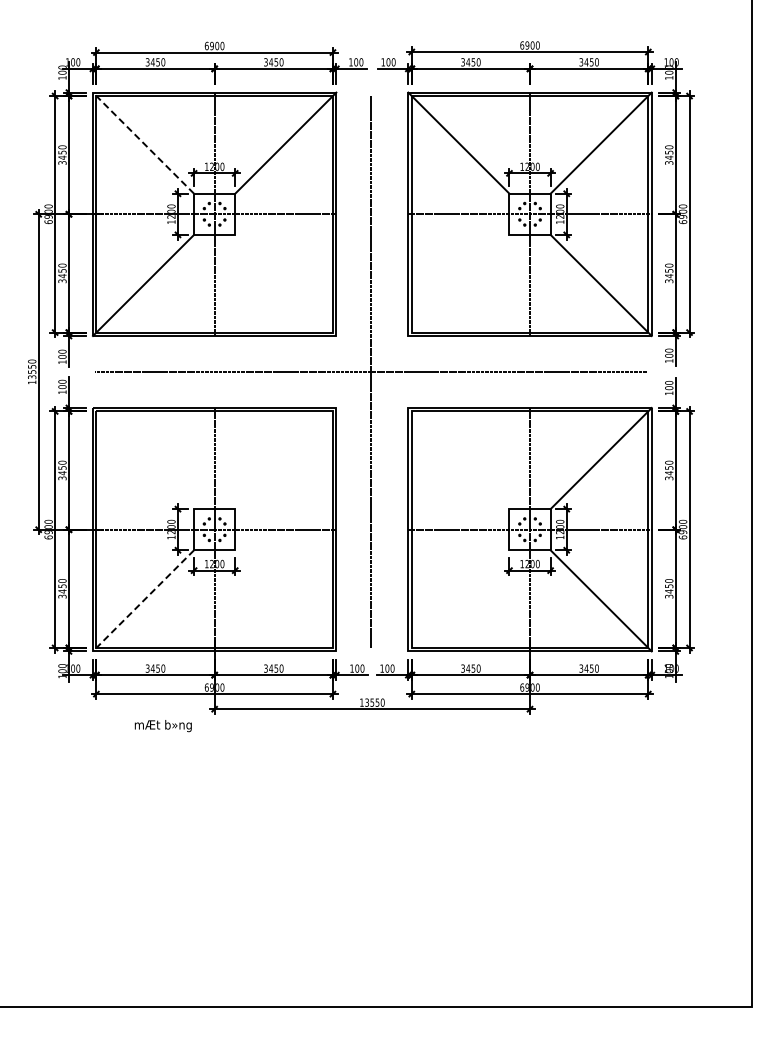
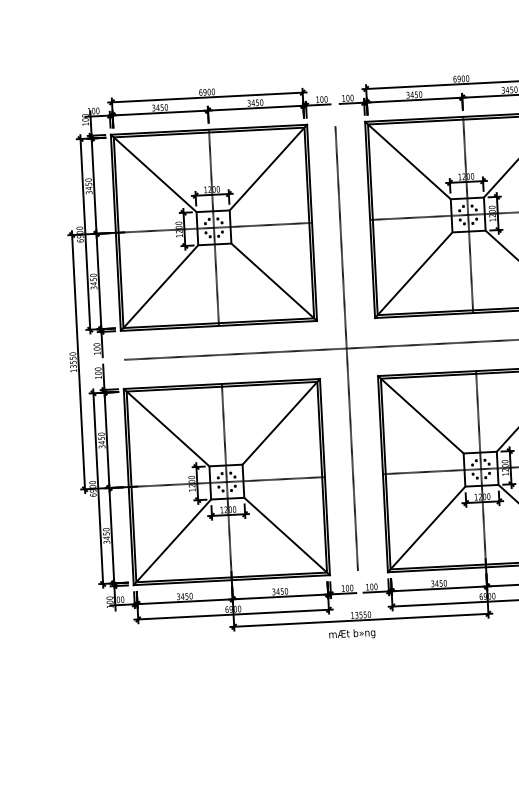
line: (143, 143) -> (153, 173), dashed -> solid
line: (285, 285) -> (273, 282), added
line: (458, 285) -> (413, 275), added
line: (143, 458) -> (166, 427), added
line: (285, 458) -> (281, 421), added
line: (458, 458) -> (420, 414), added
line: (143, 600) -> (172, 542), dashed -> solid
line: (285, 600) -> (286, 536), added
line: (458, 600) -> (426, 529), added
text: (162, 726) -> (351, 634), moved

